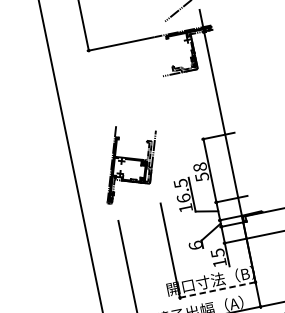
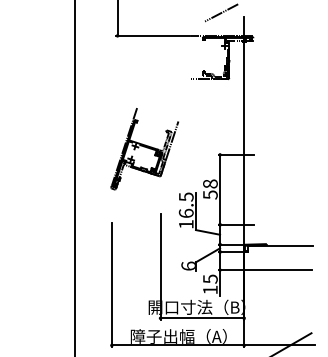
part: (130, 162) -> (144, 149), moved
line: (217, 290) -> (202, 318), dashed -> solid

